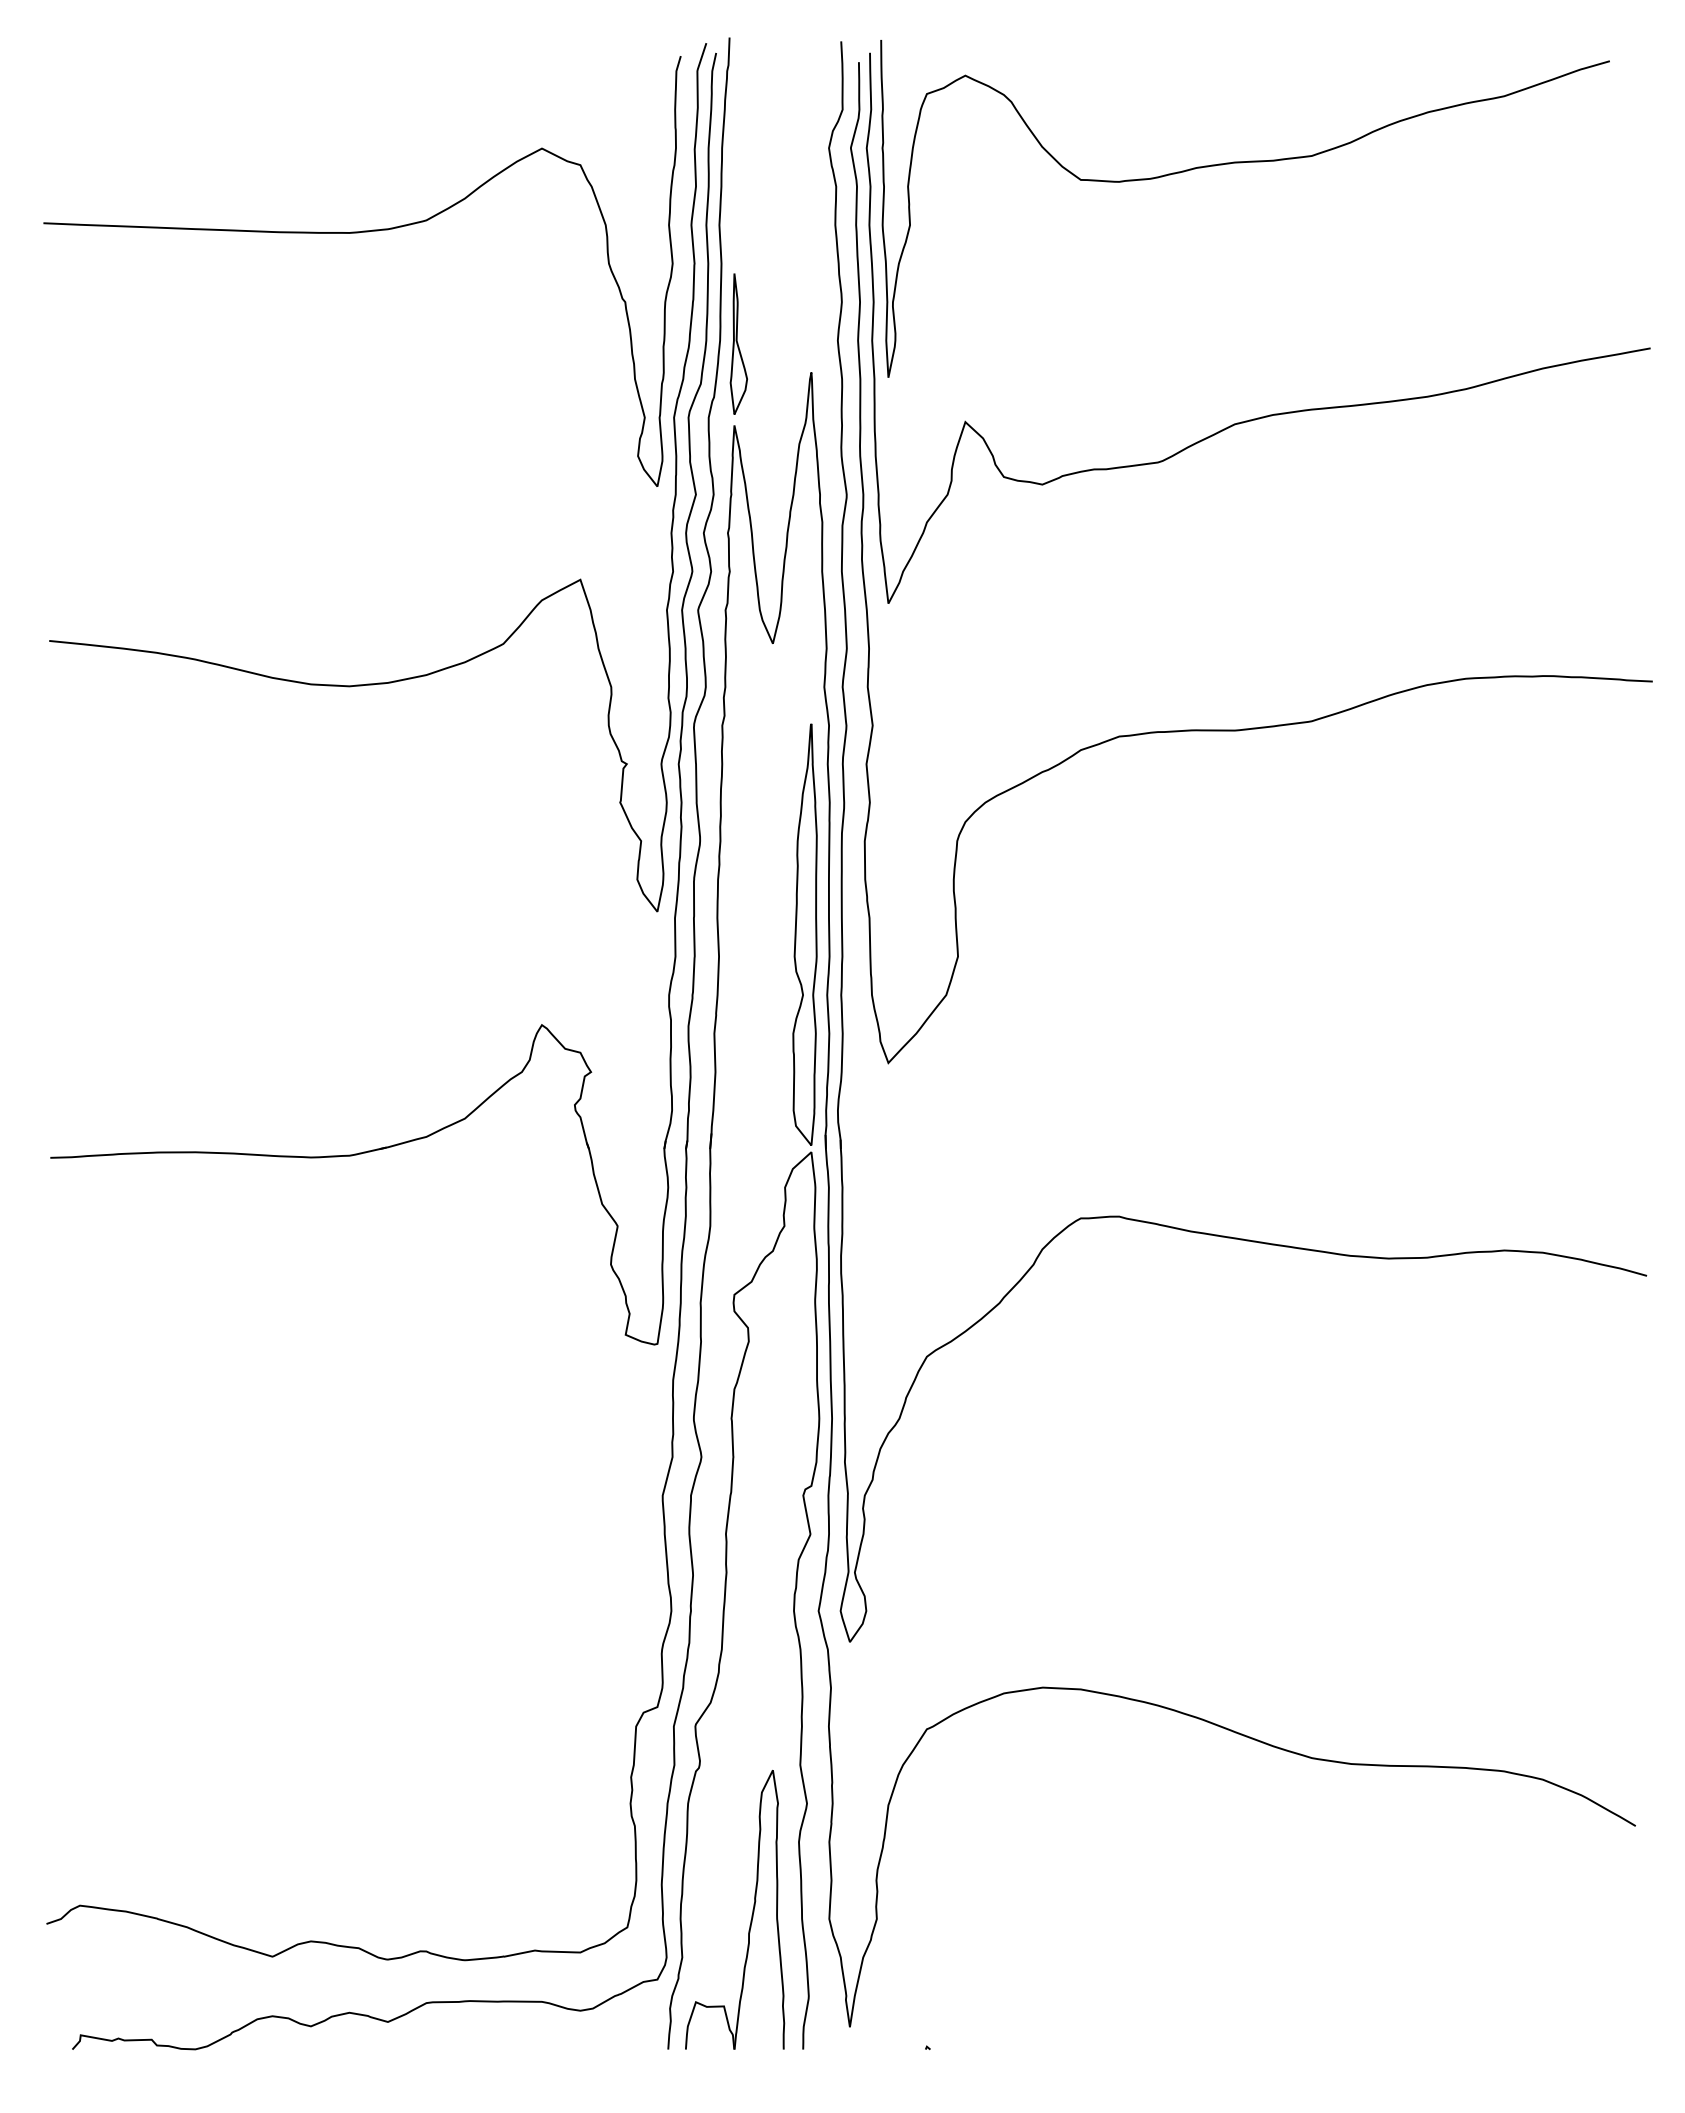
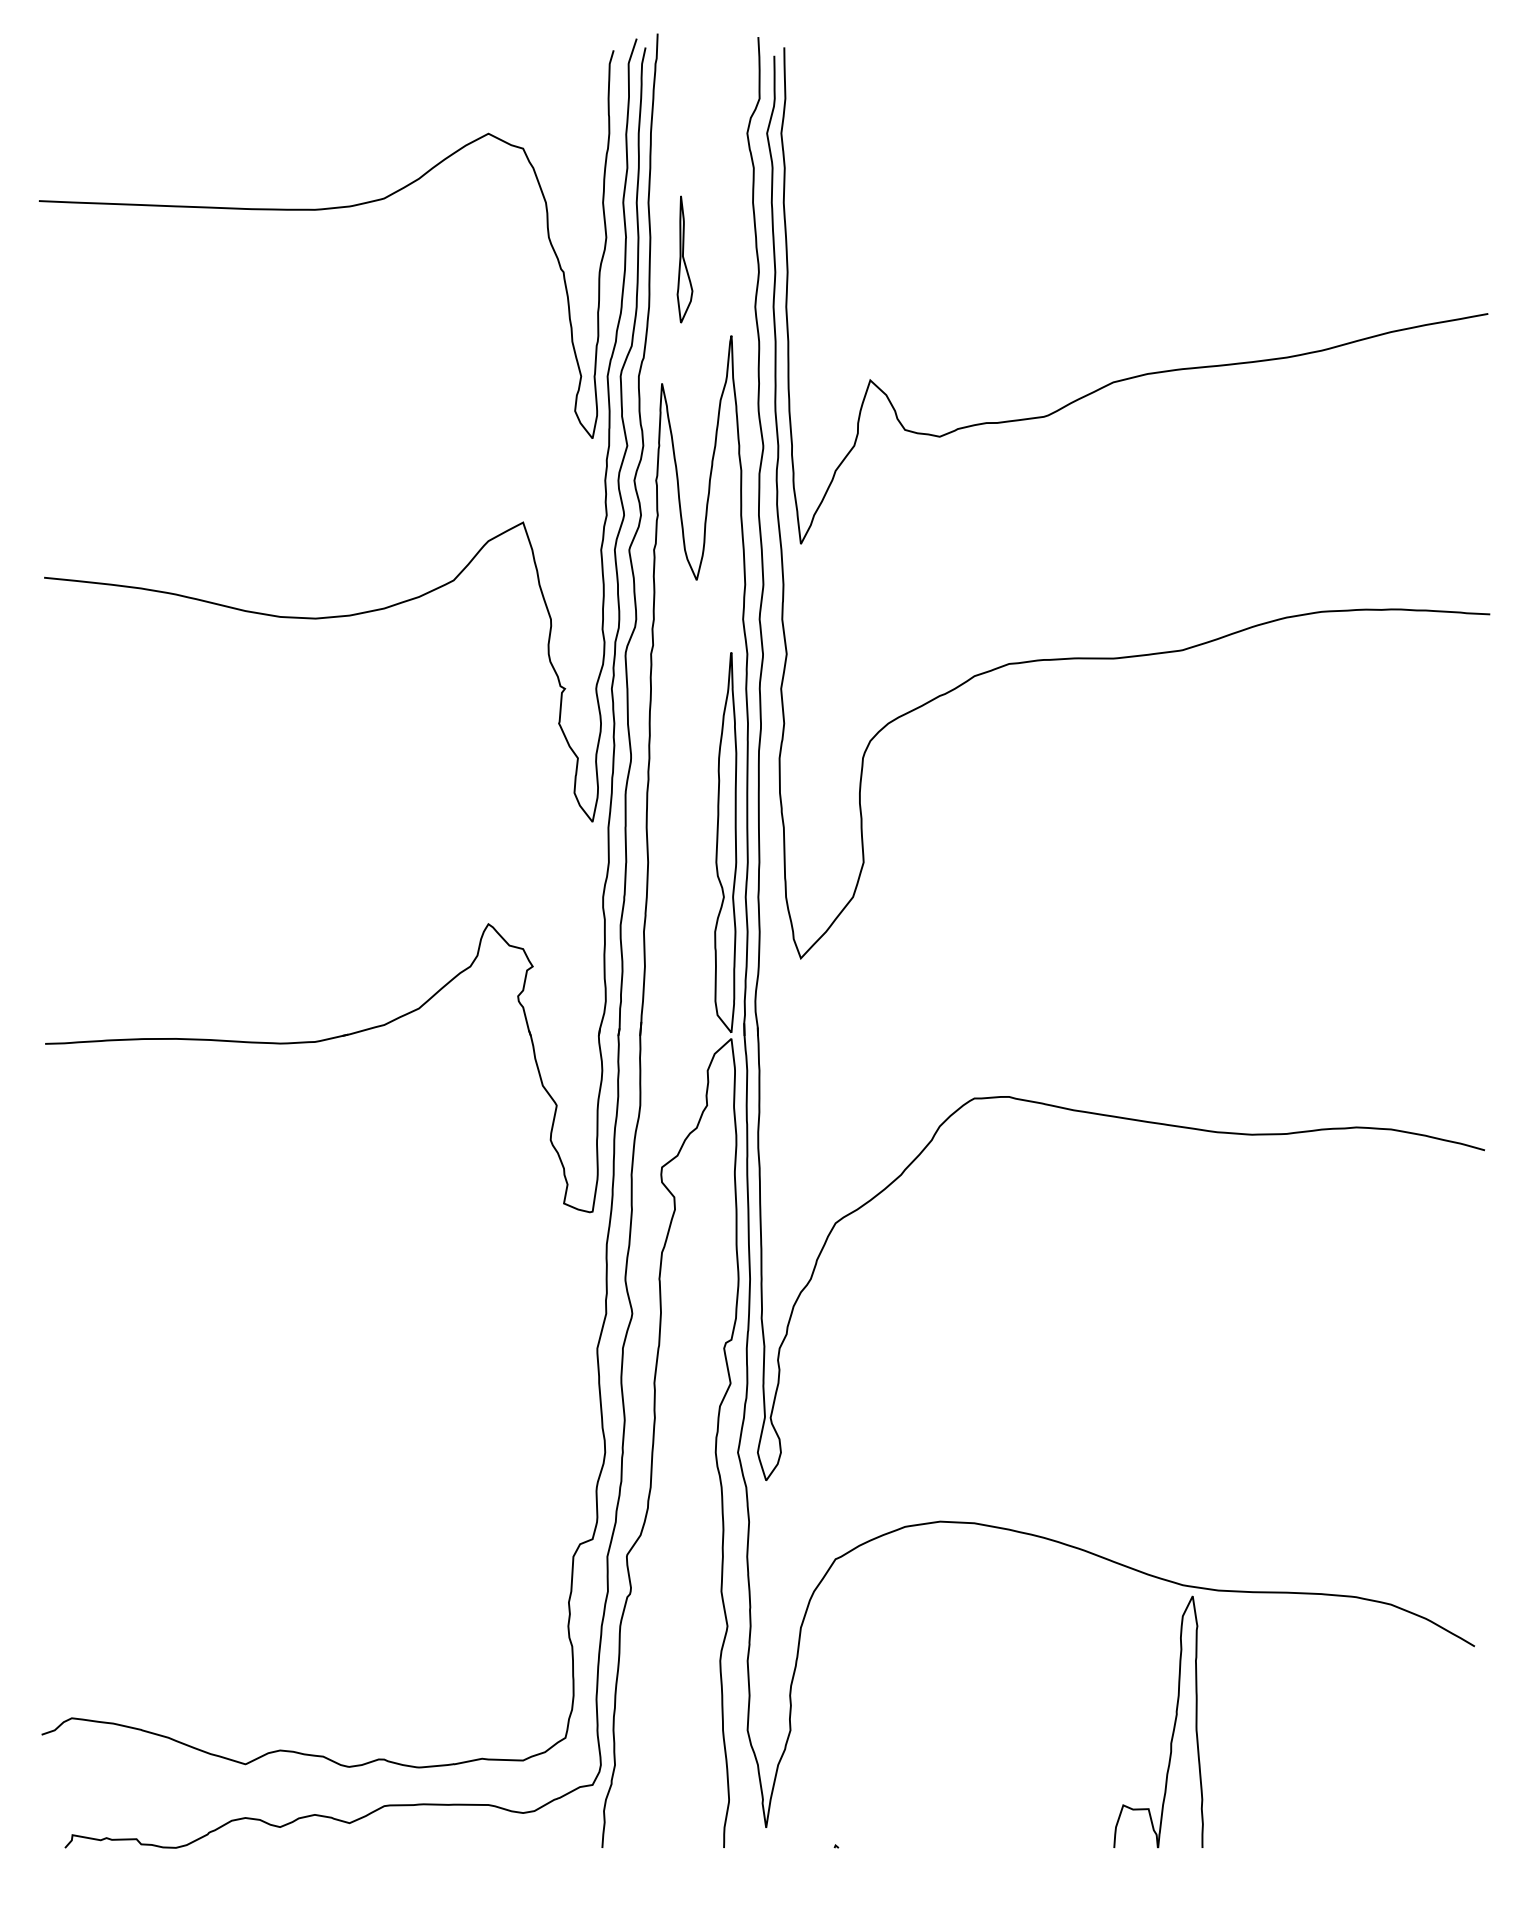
curve: (1242, 163) -> (1120, 147), removed
part: (738, 343) -> (684, 259), moved
part: (752, 1909) -> (1174, 1721), moved

